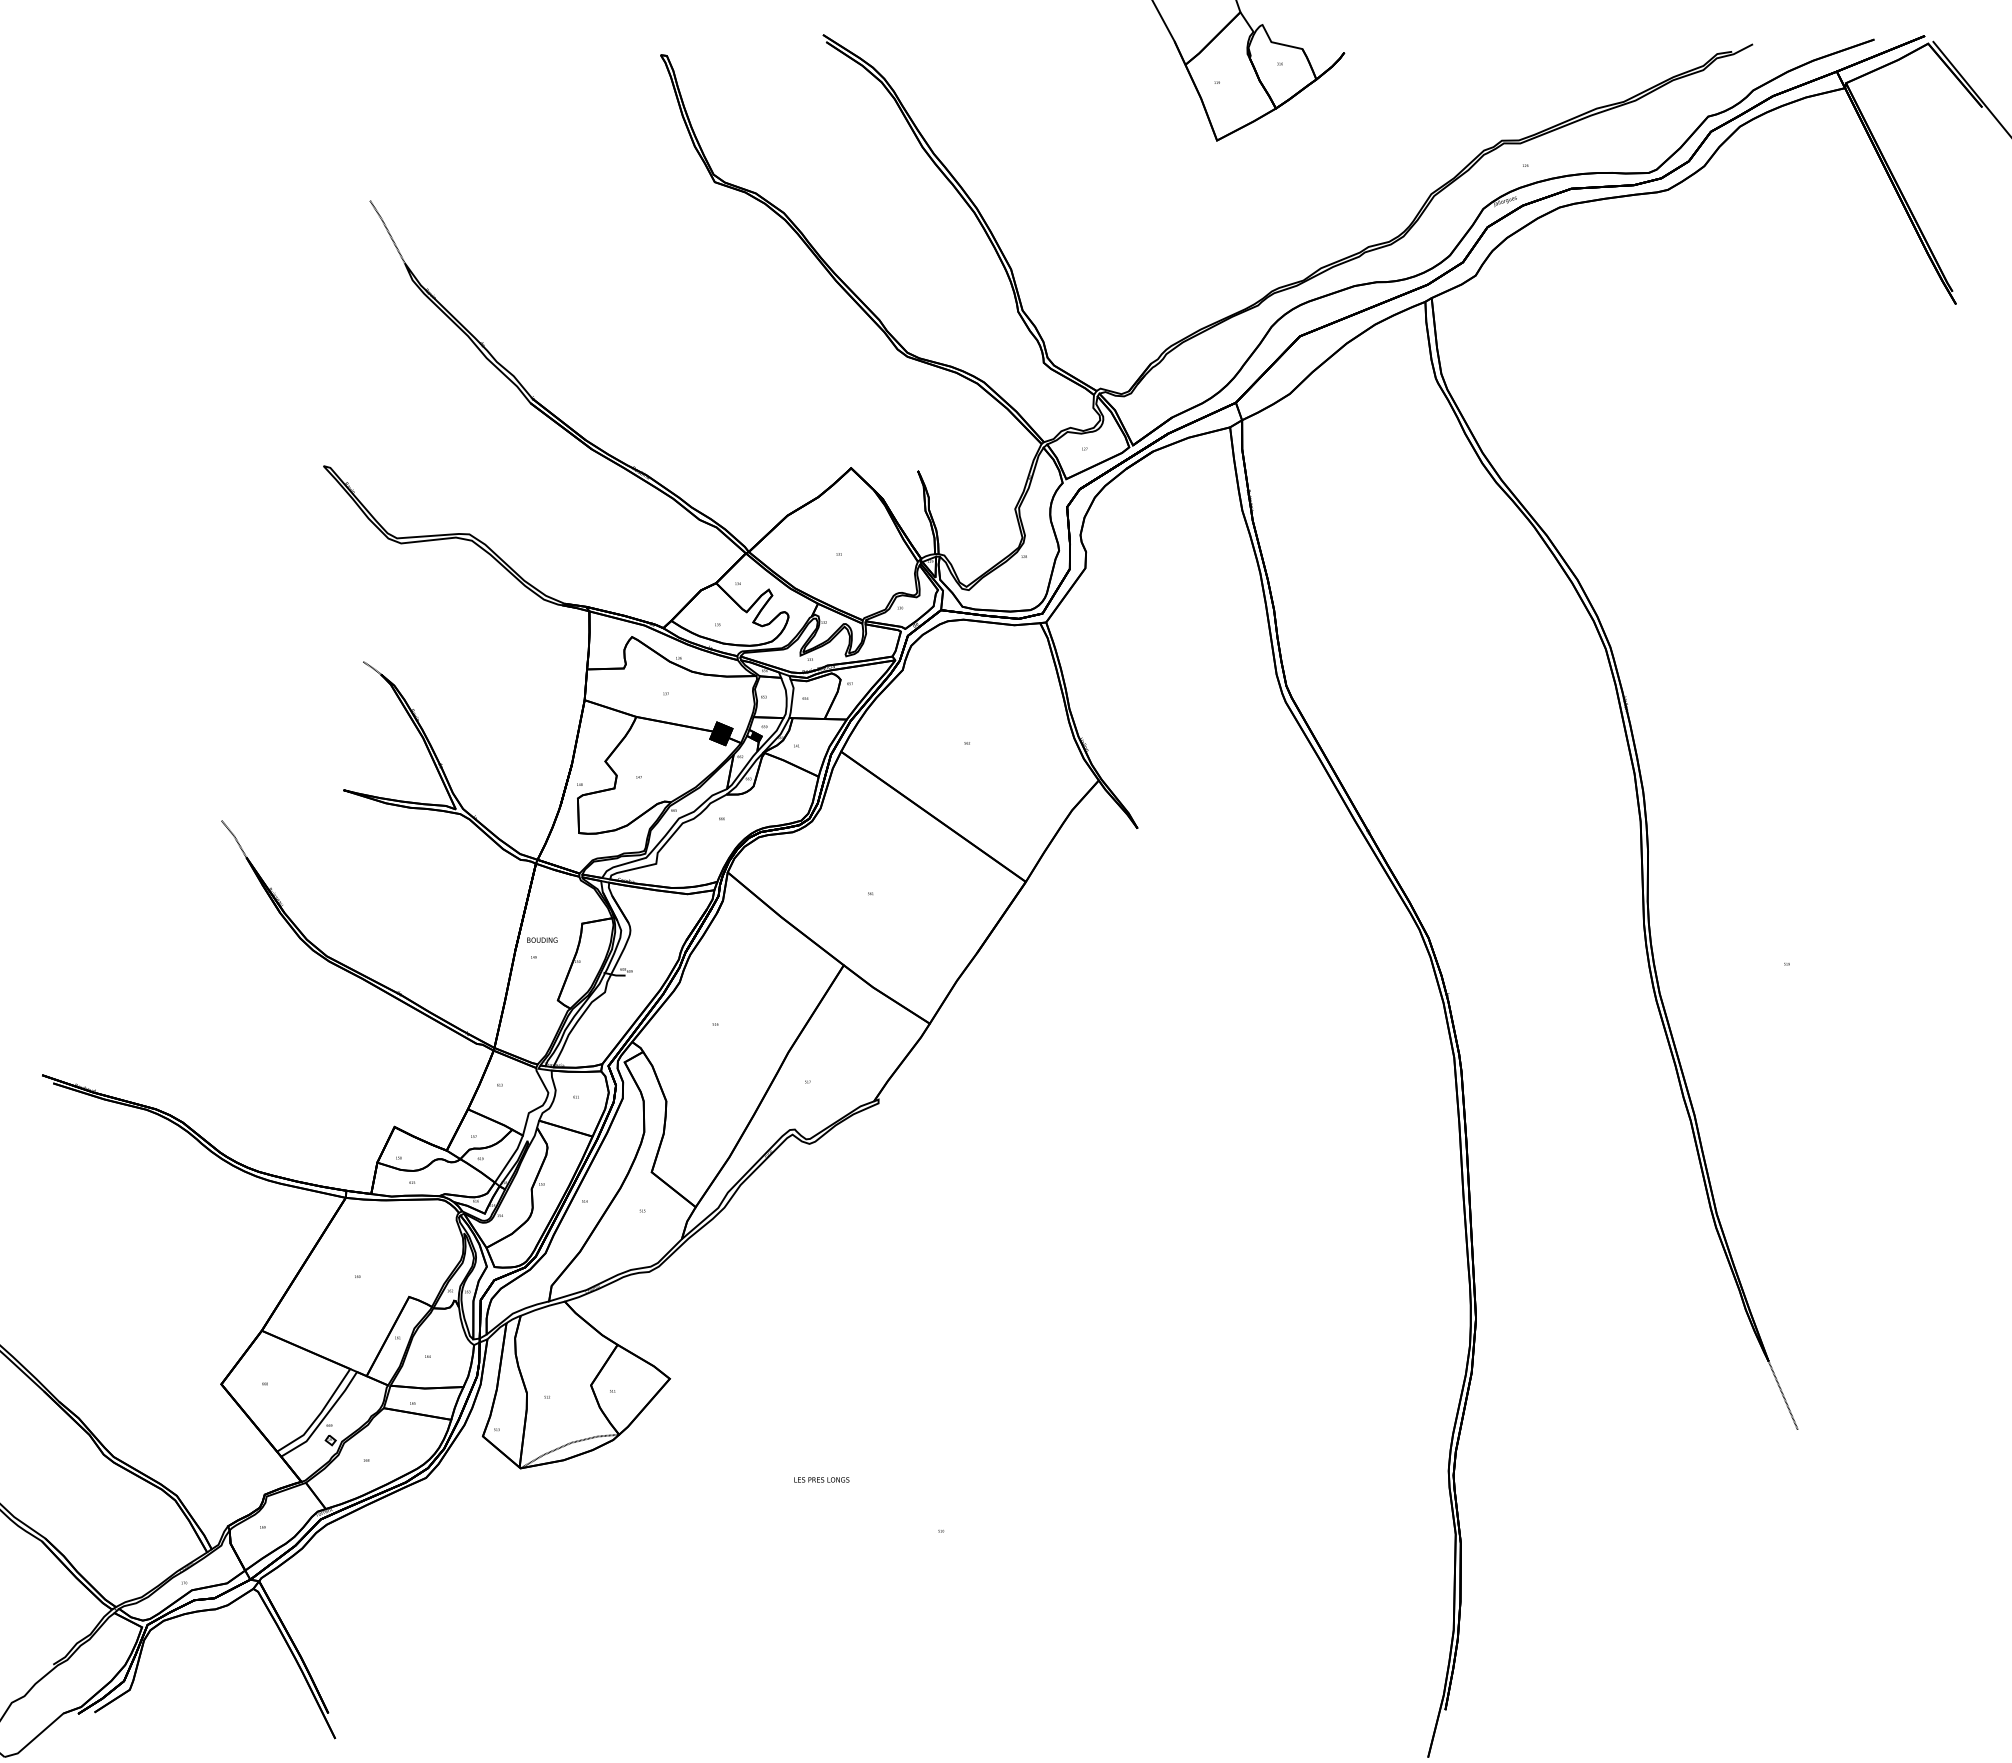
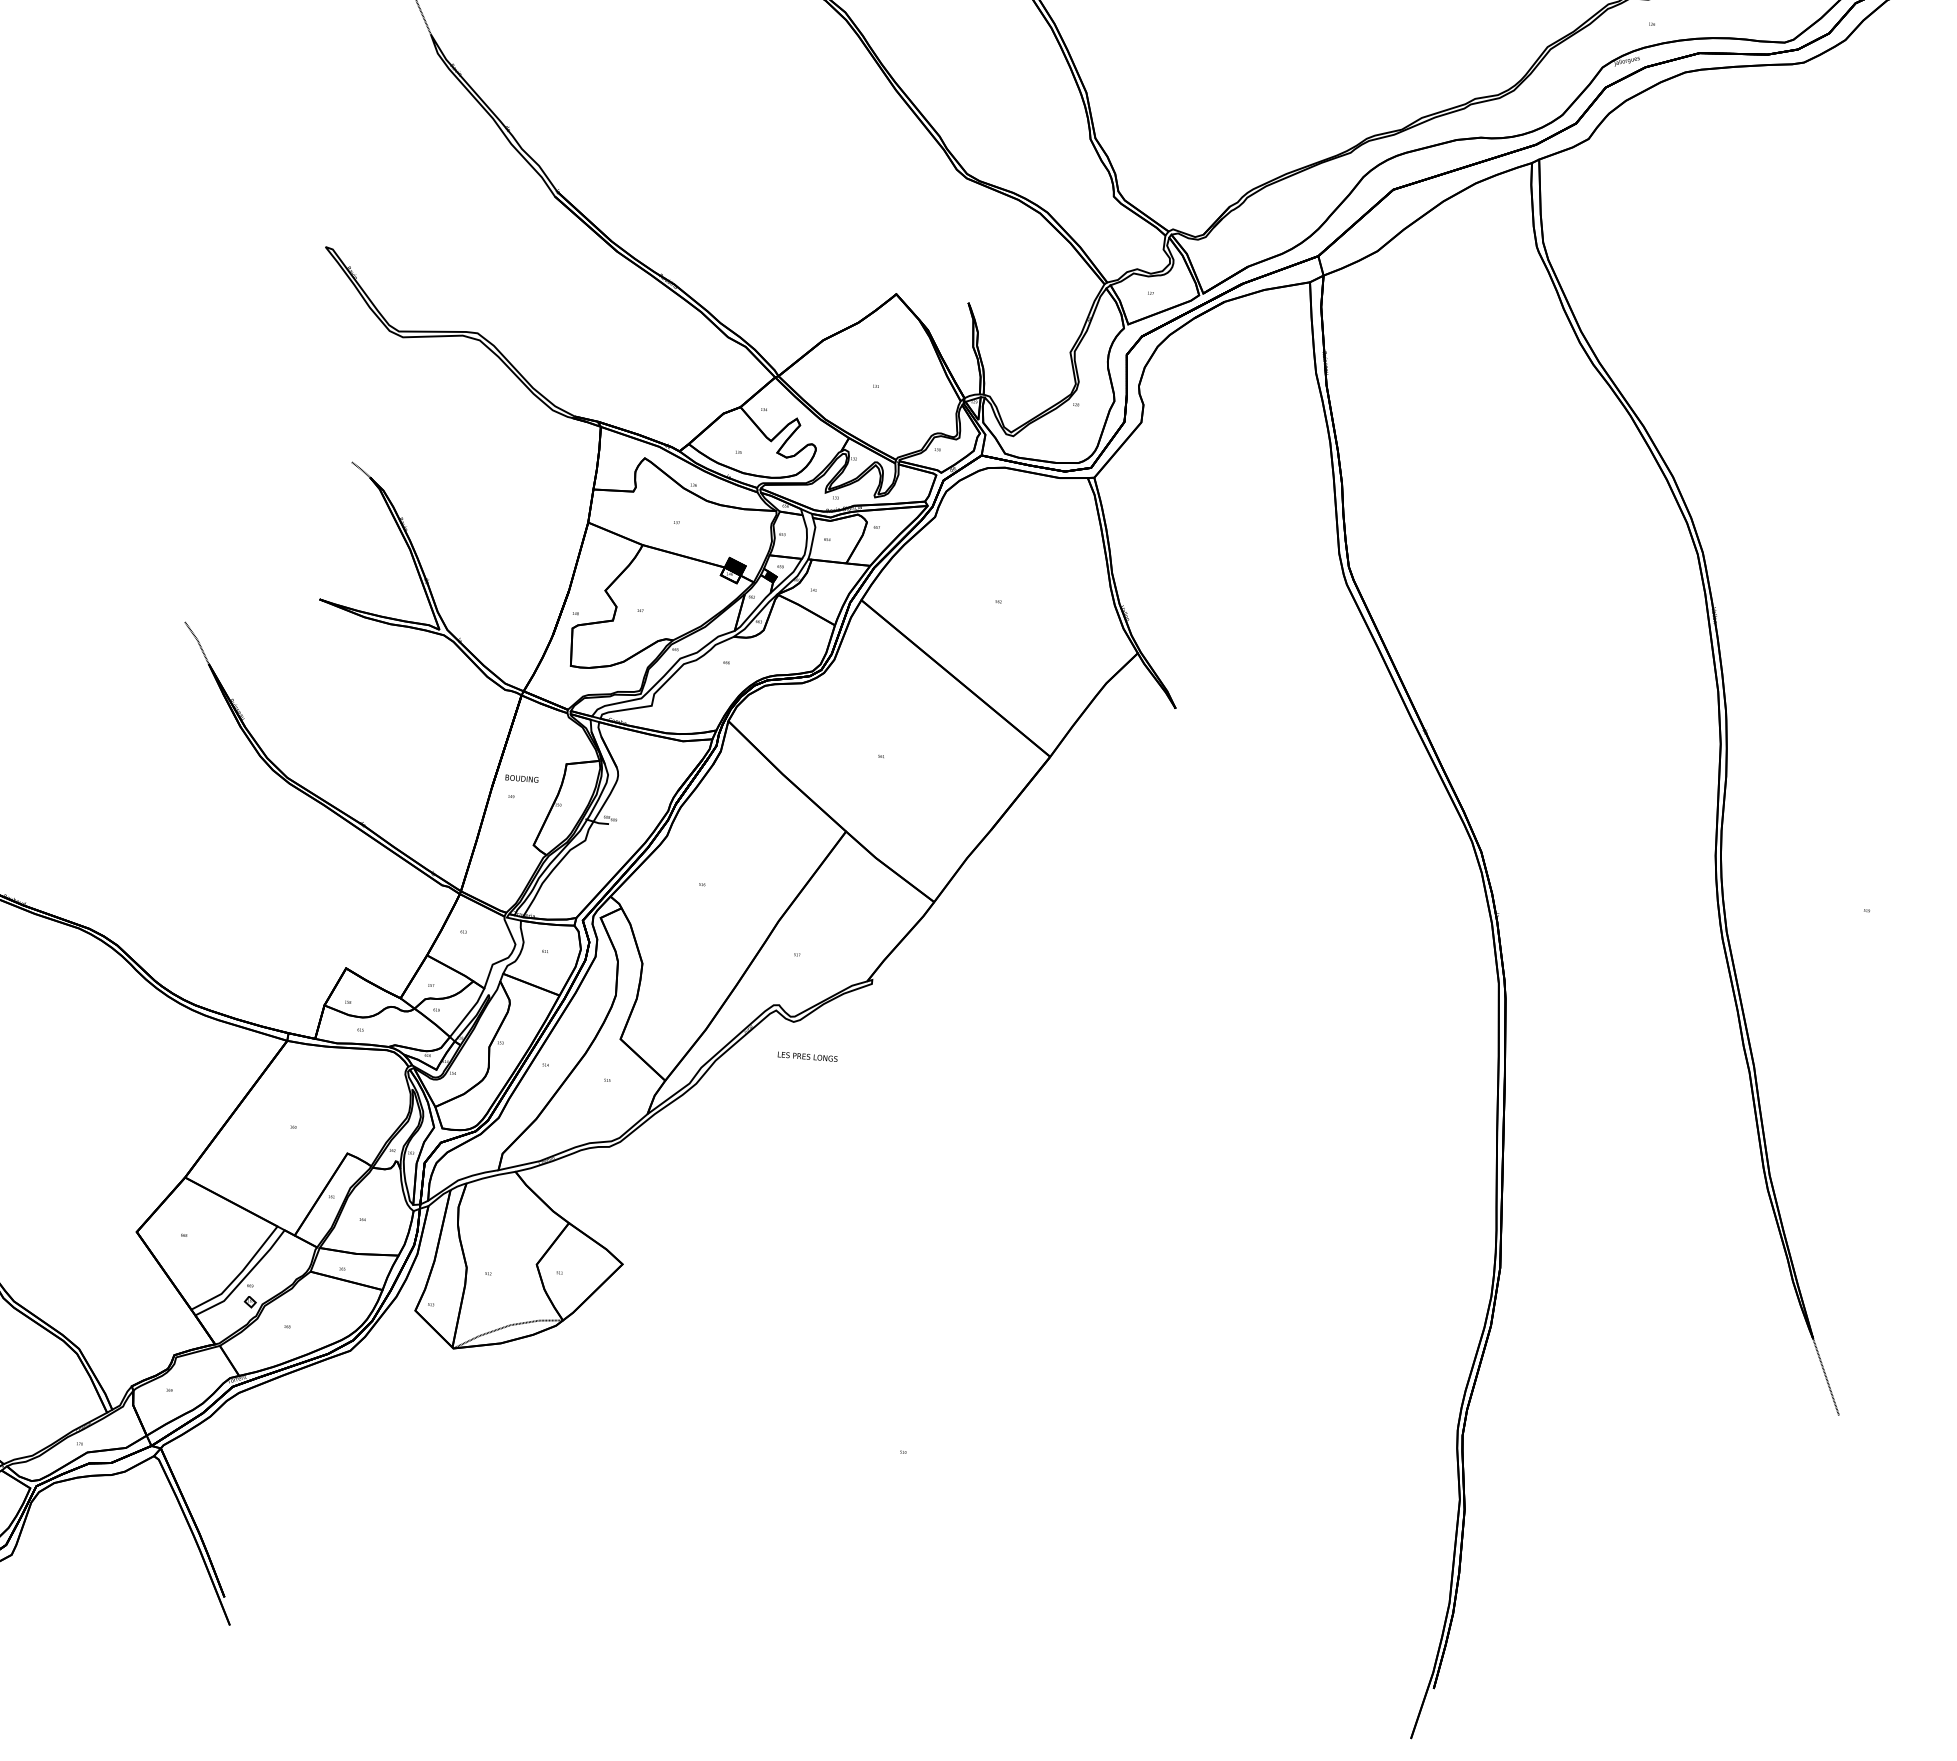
fill: (719, 738) -> (730, 575), removed
text: (821, 1479) -> (807, 1056), moved

